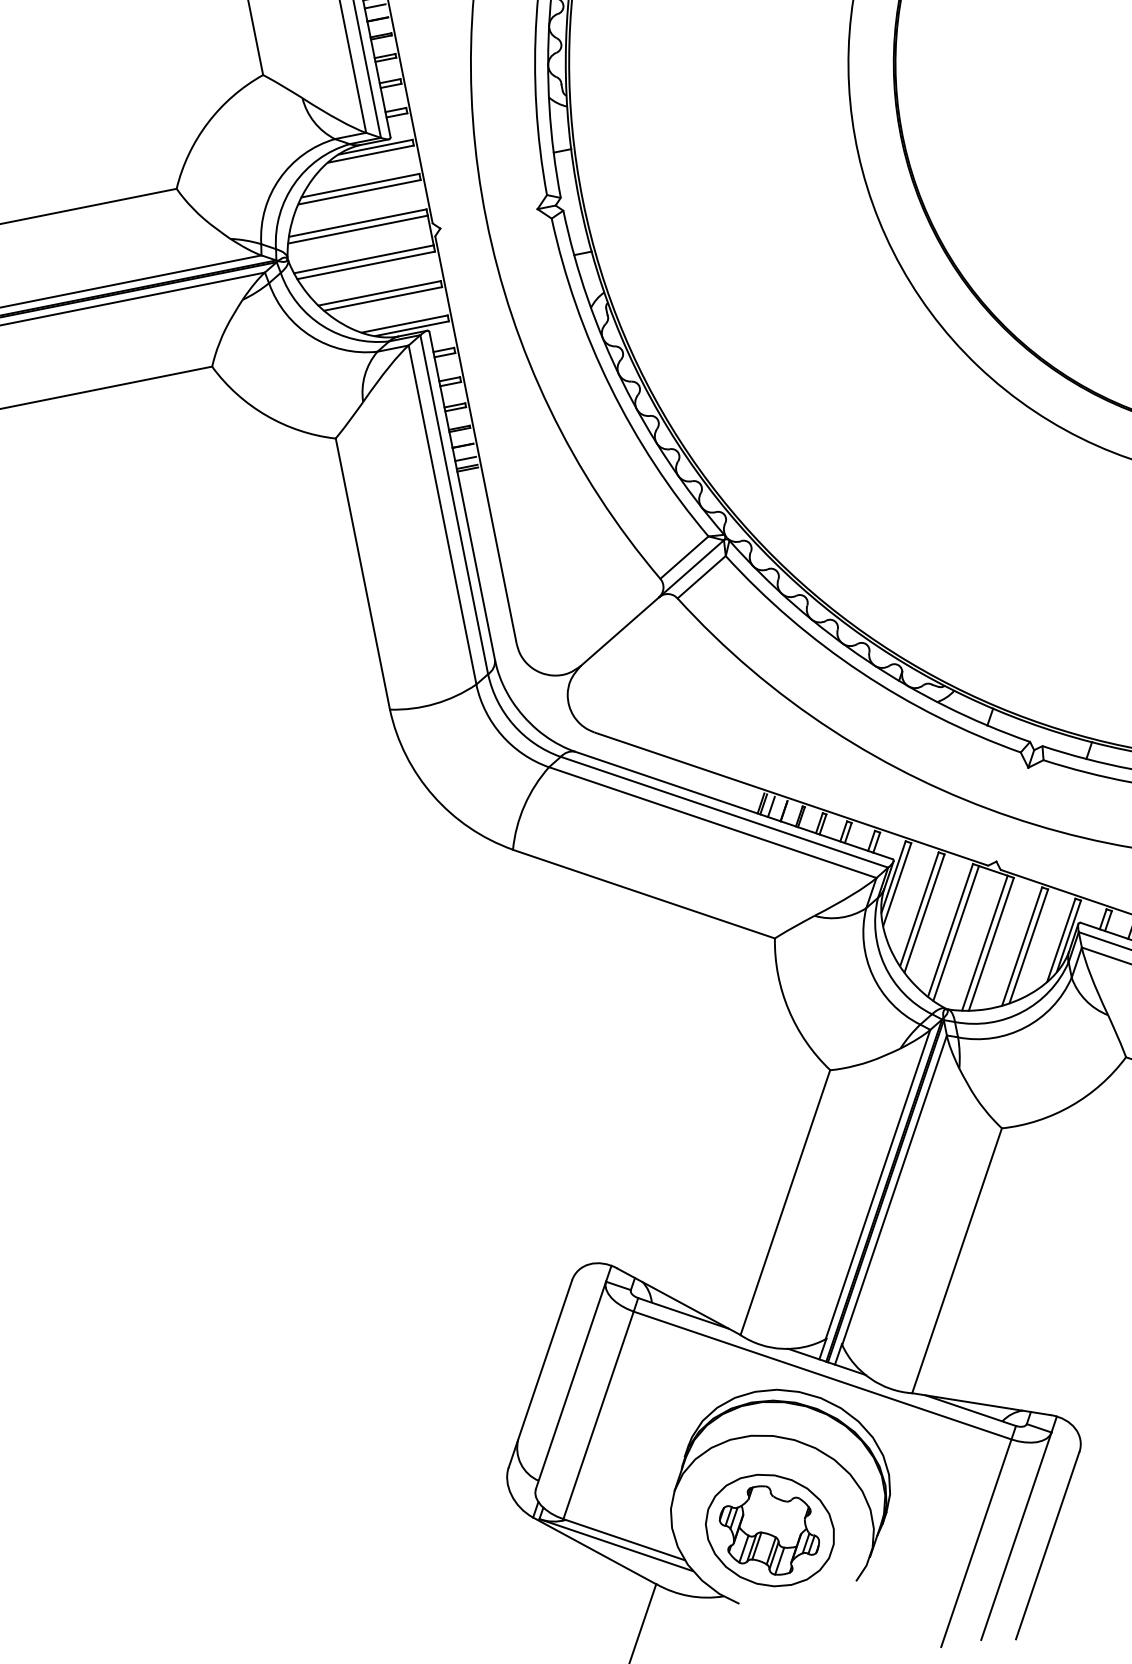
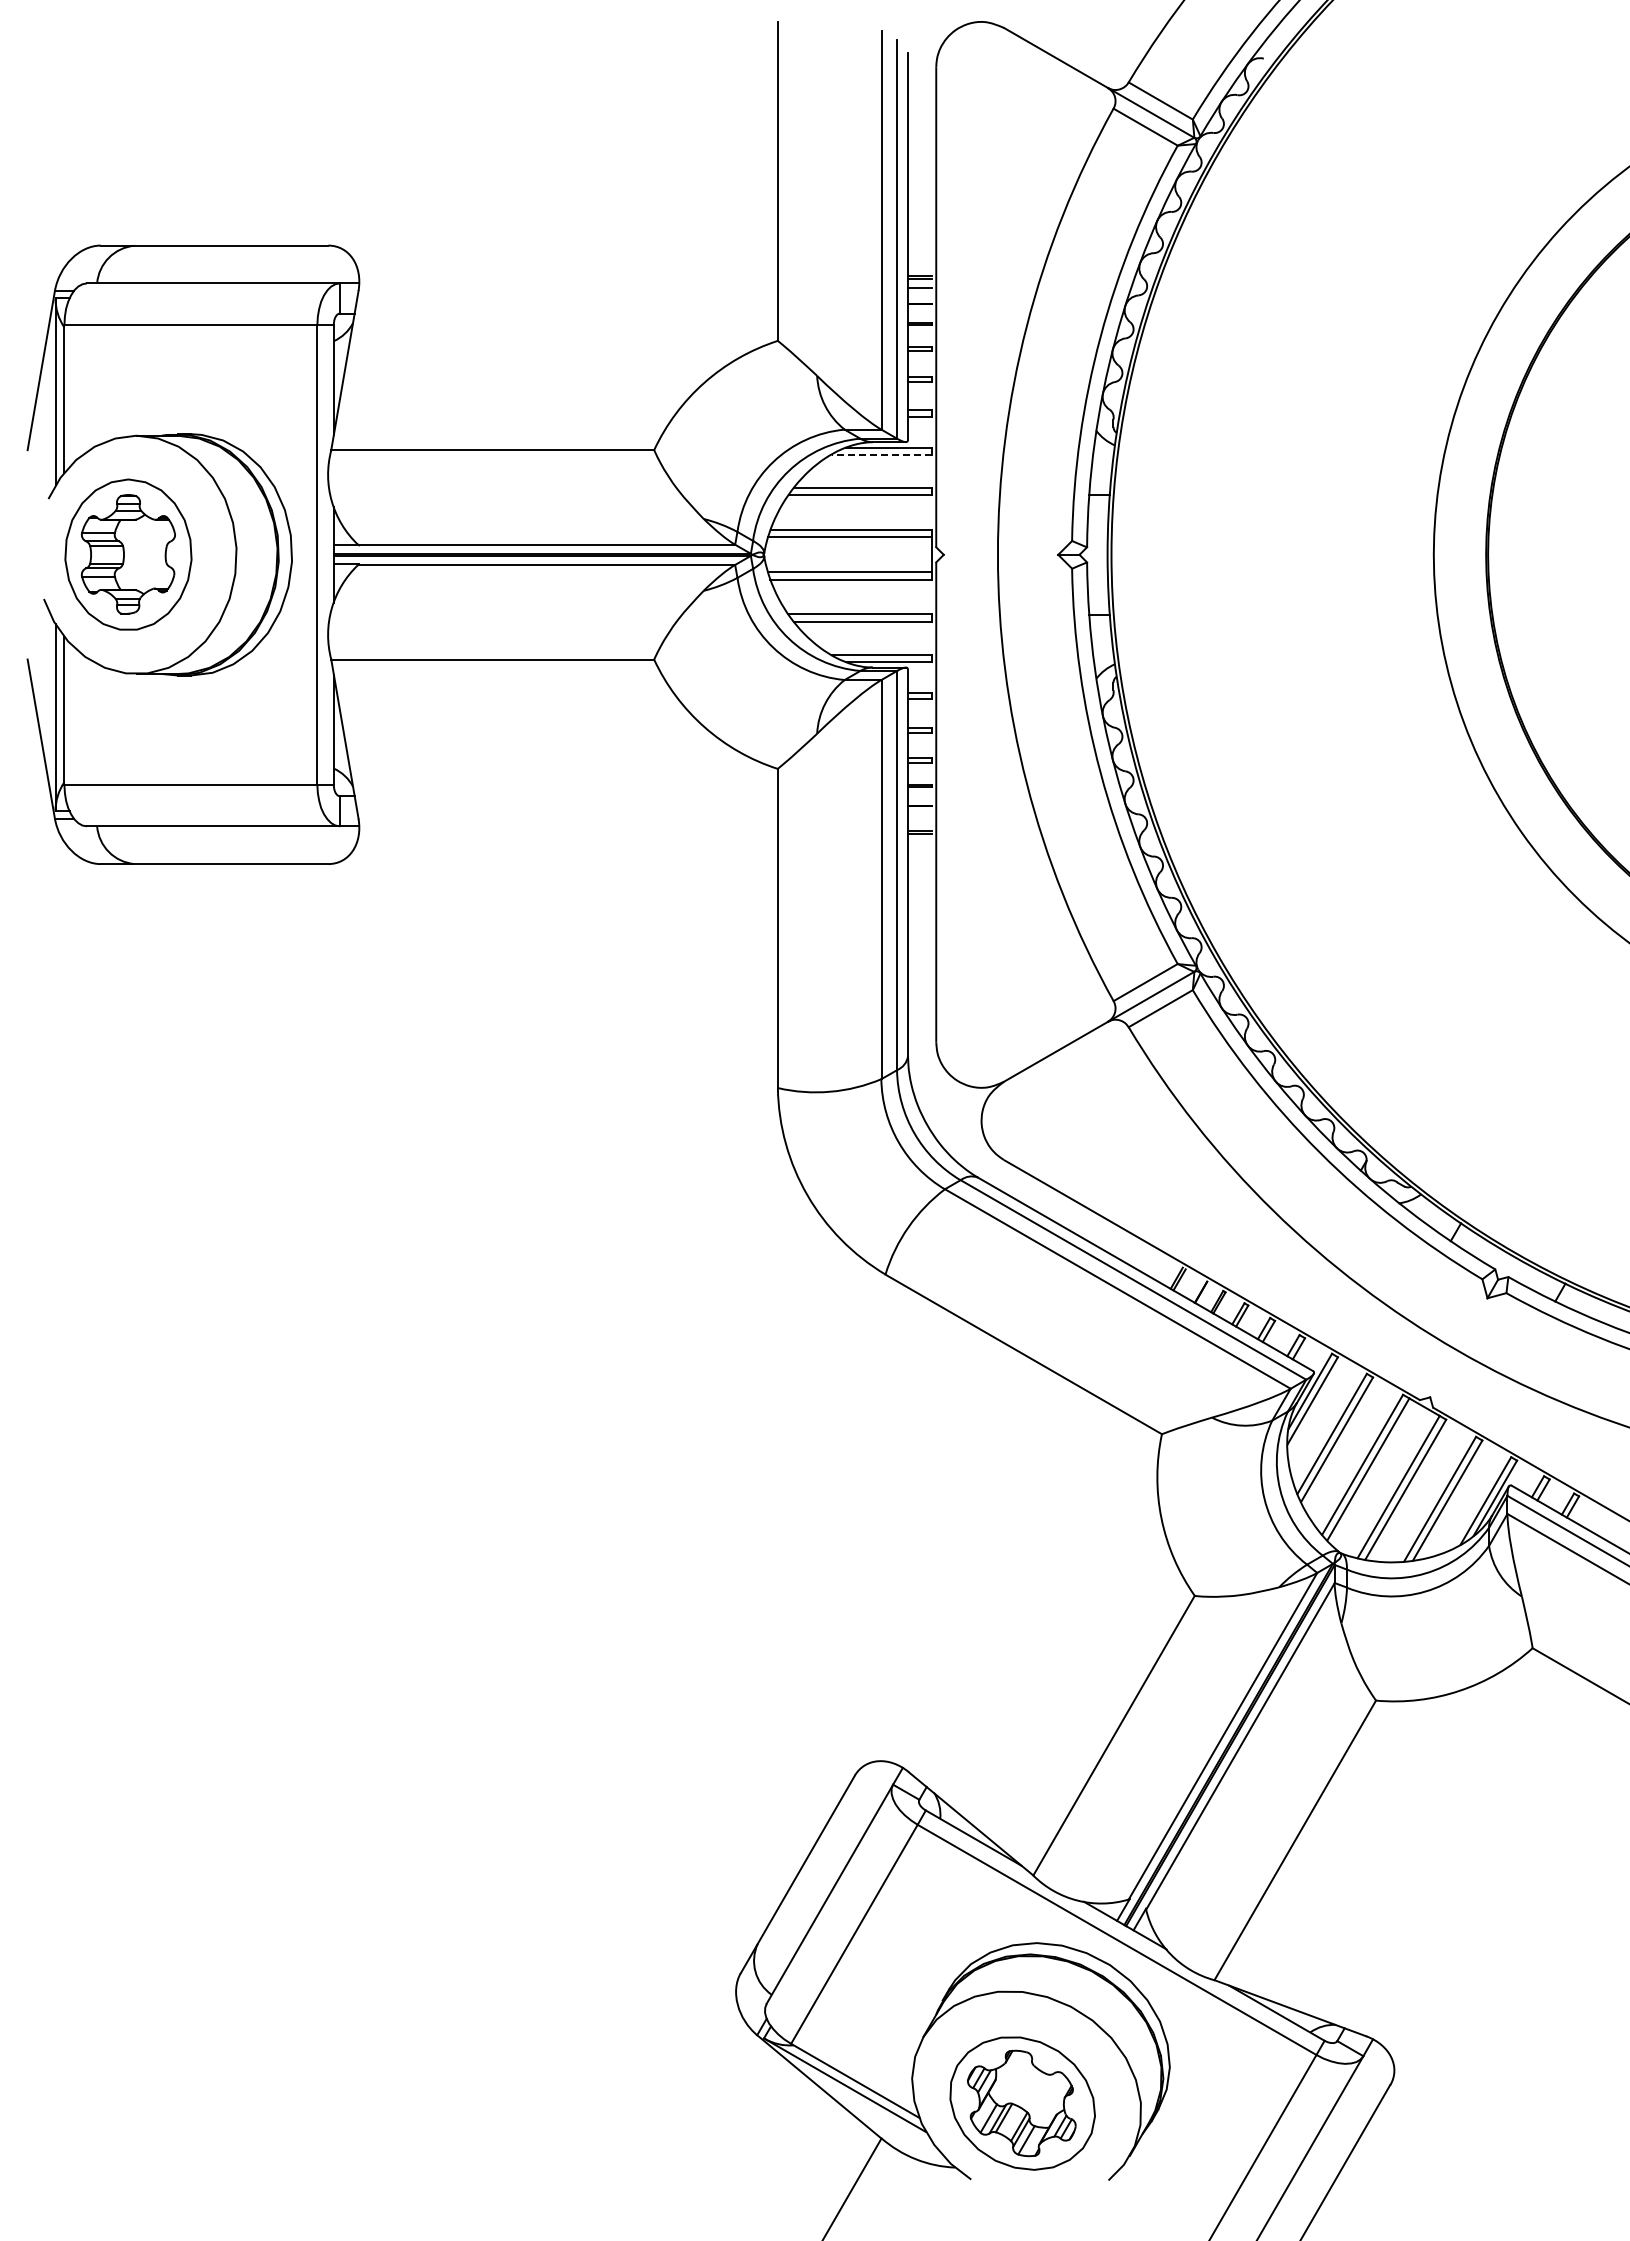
line: (370, 153) -> (881, 454), solid -> dashed
line: (465, 459) -> (920, 821), removed
line: (771, 806) -> (1187, 1284), removed

